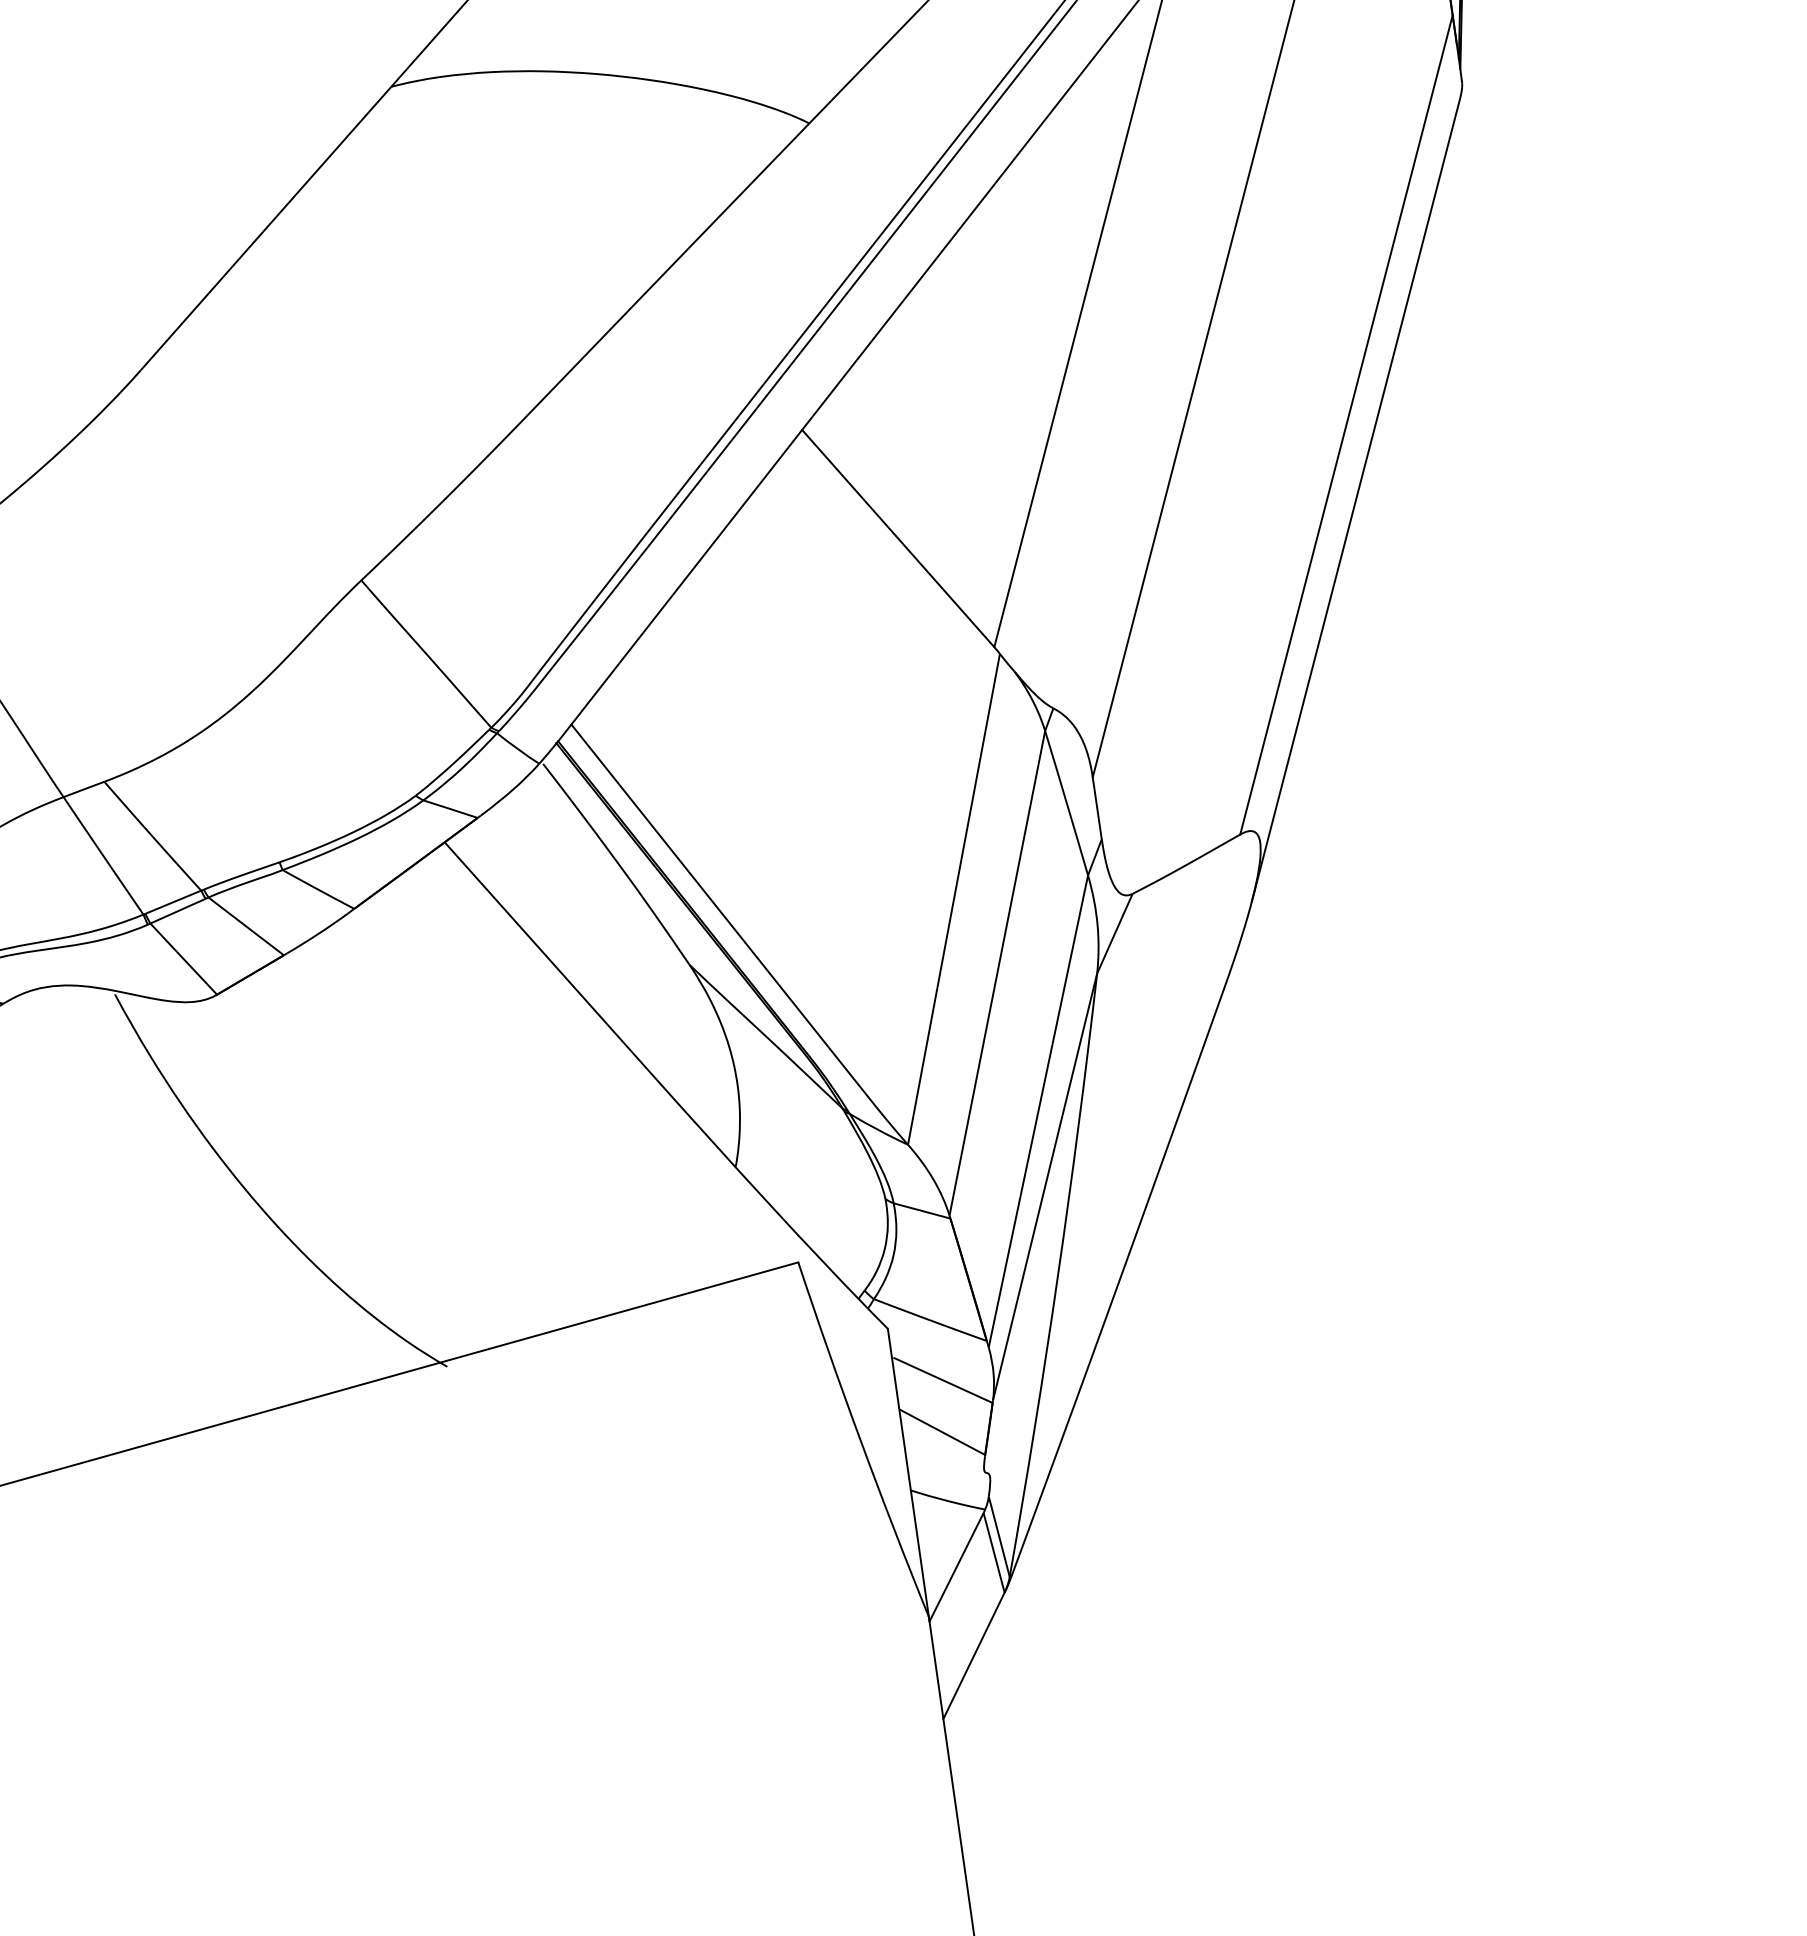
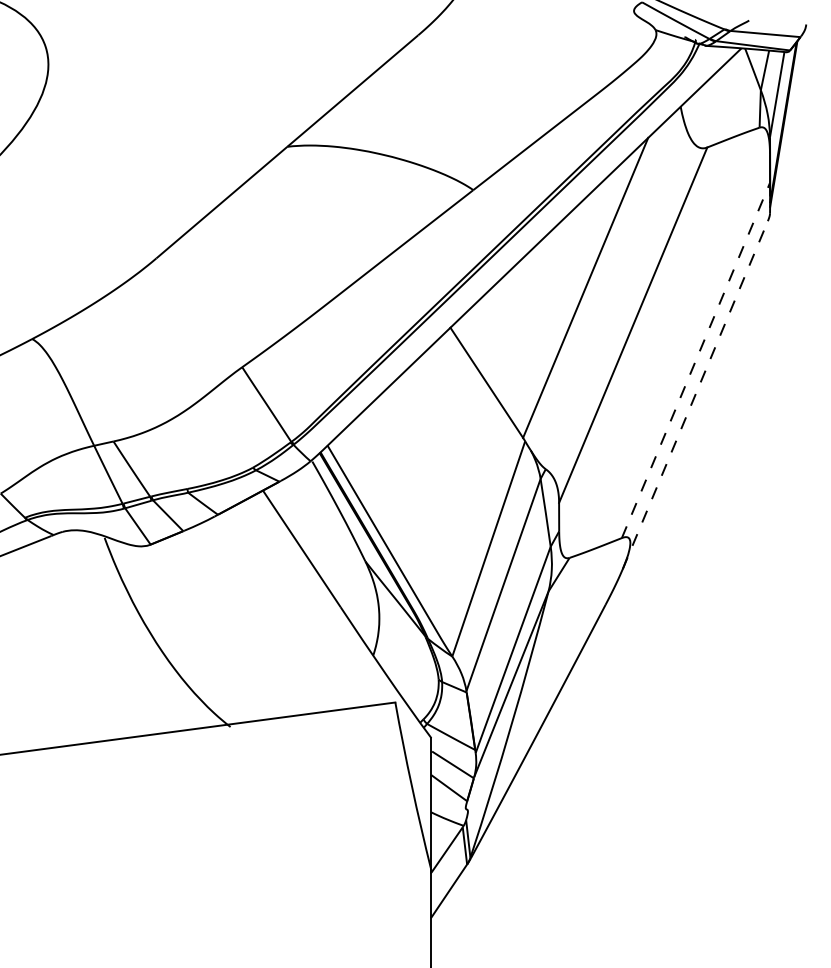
line: (1345, 425) -> (695, 360), solid -> dashed
line: (1355, 499) -> (695, 394), solid -> dashed

